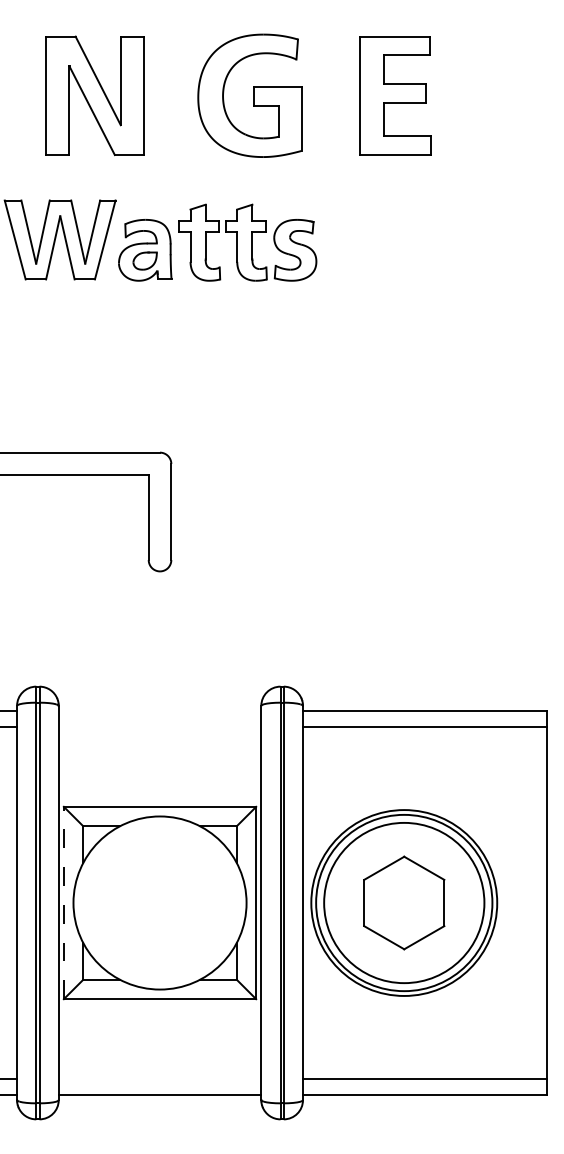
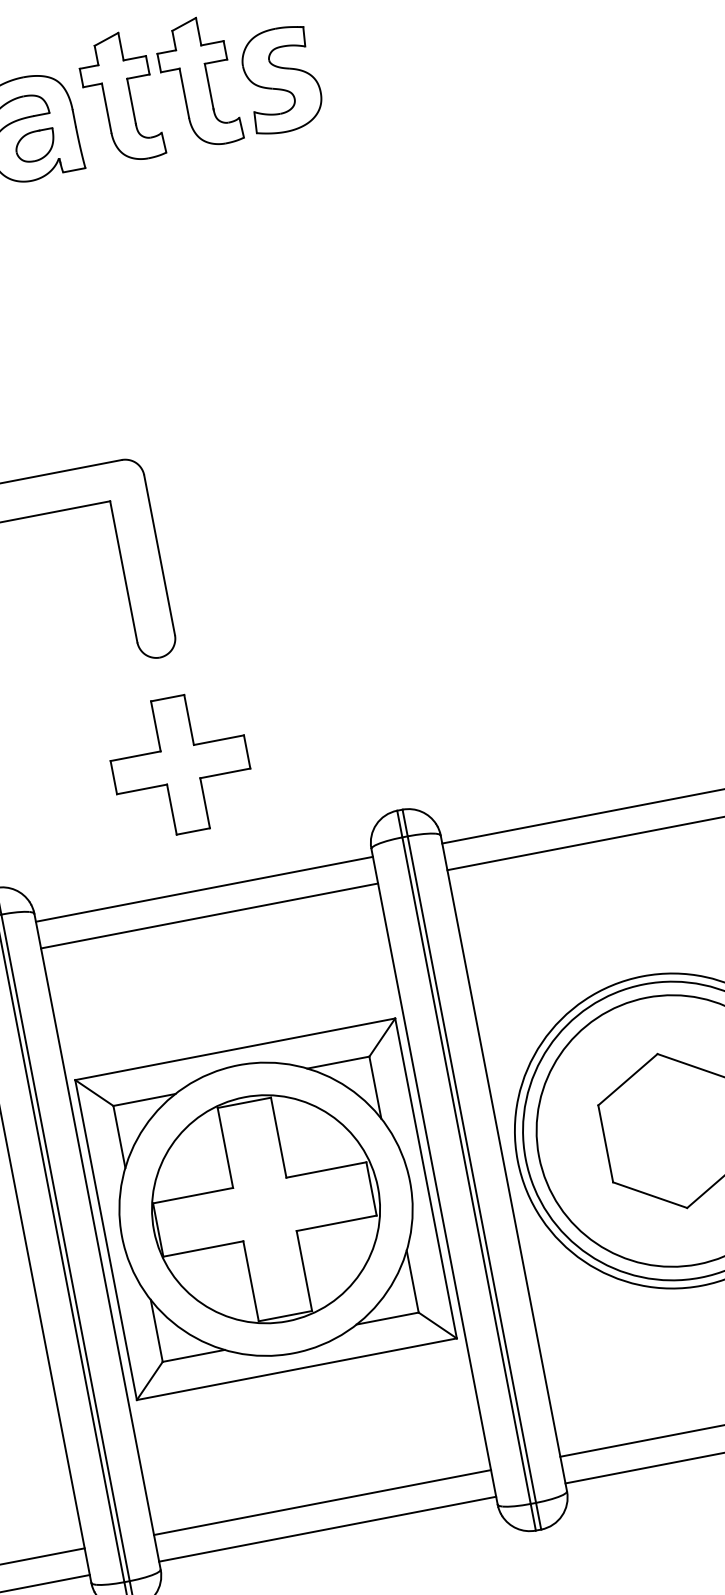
part: (159, 635) -> (179, 764), added
line: (159, 710) -> (203, 889), added
line: (159, 726) -> (208, 915), added
line: (63, 902) -> (105, 1239), dashed -> solid
part: (159, 902) -> (265, 1208), added
line: (159, 1079) -> (321, 1503), added

